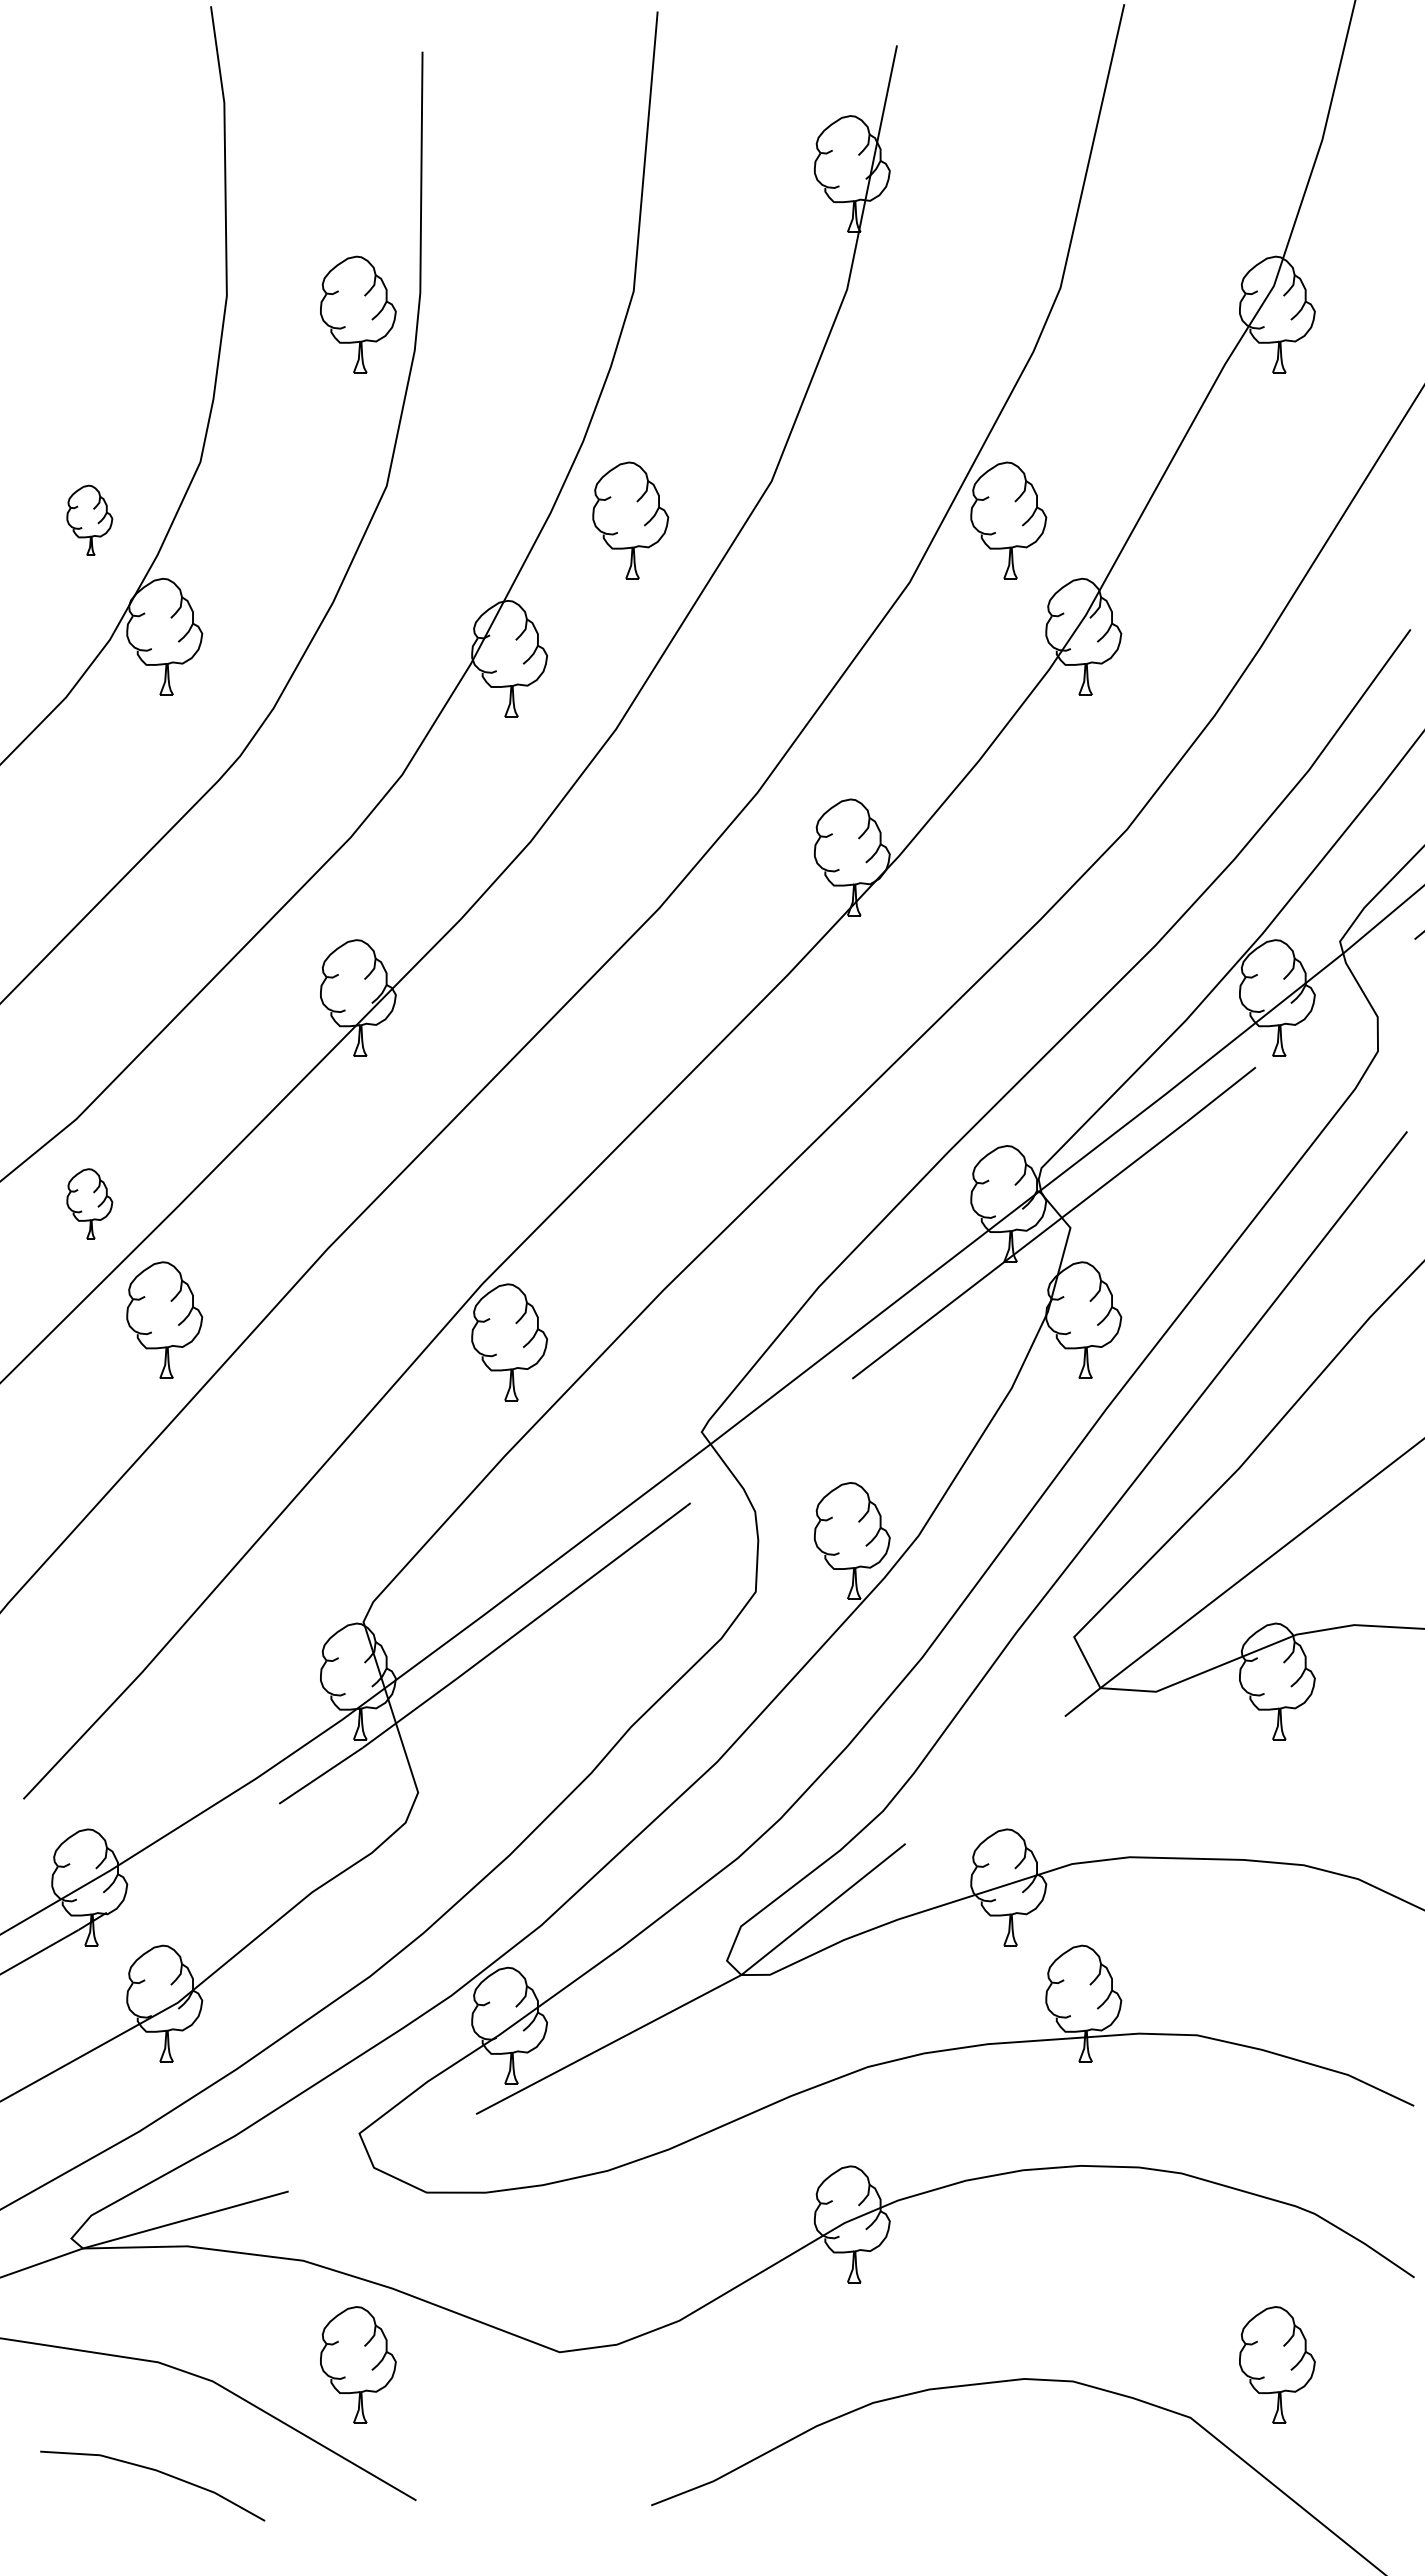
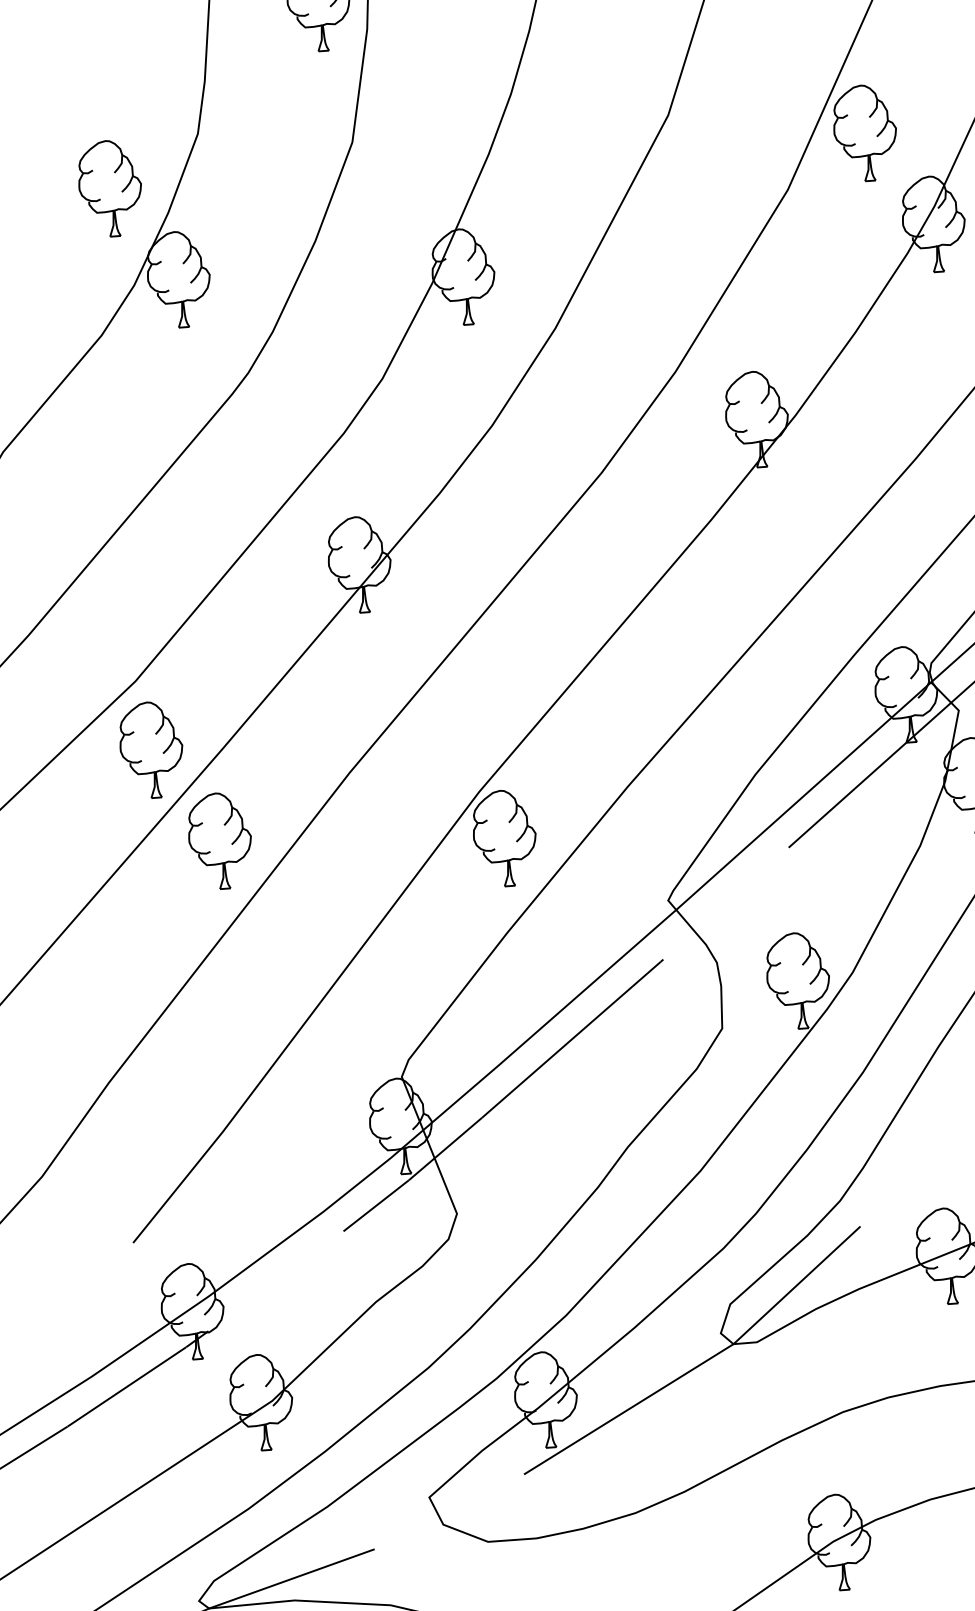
part: (89, 520) -> (110, 188), size x1.67
part: (630, 520) -> (554, 155), removed
part: (89, 1203) -> (151, 749), size x1.67

